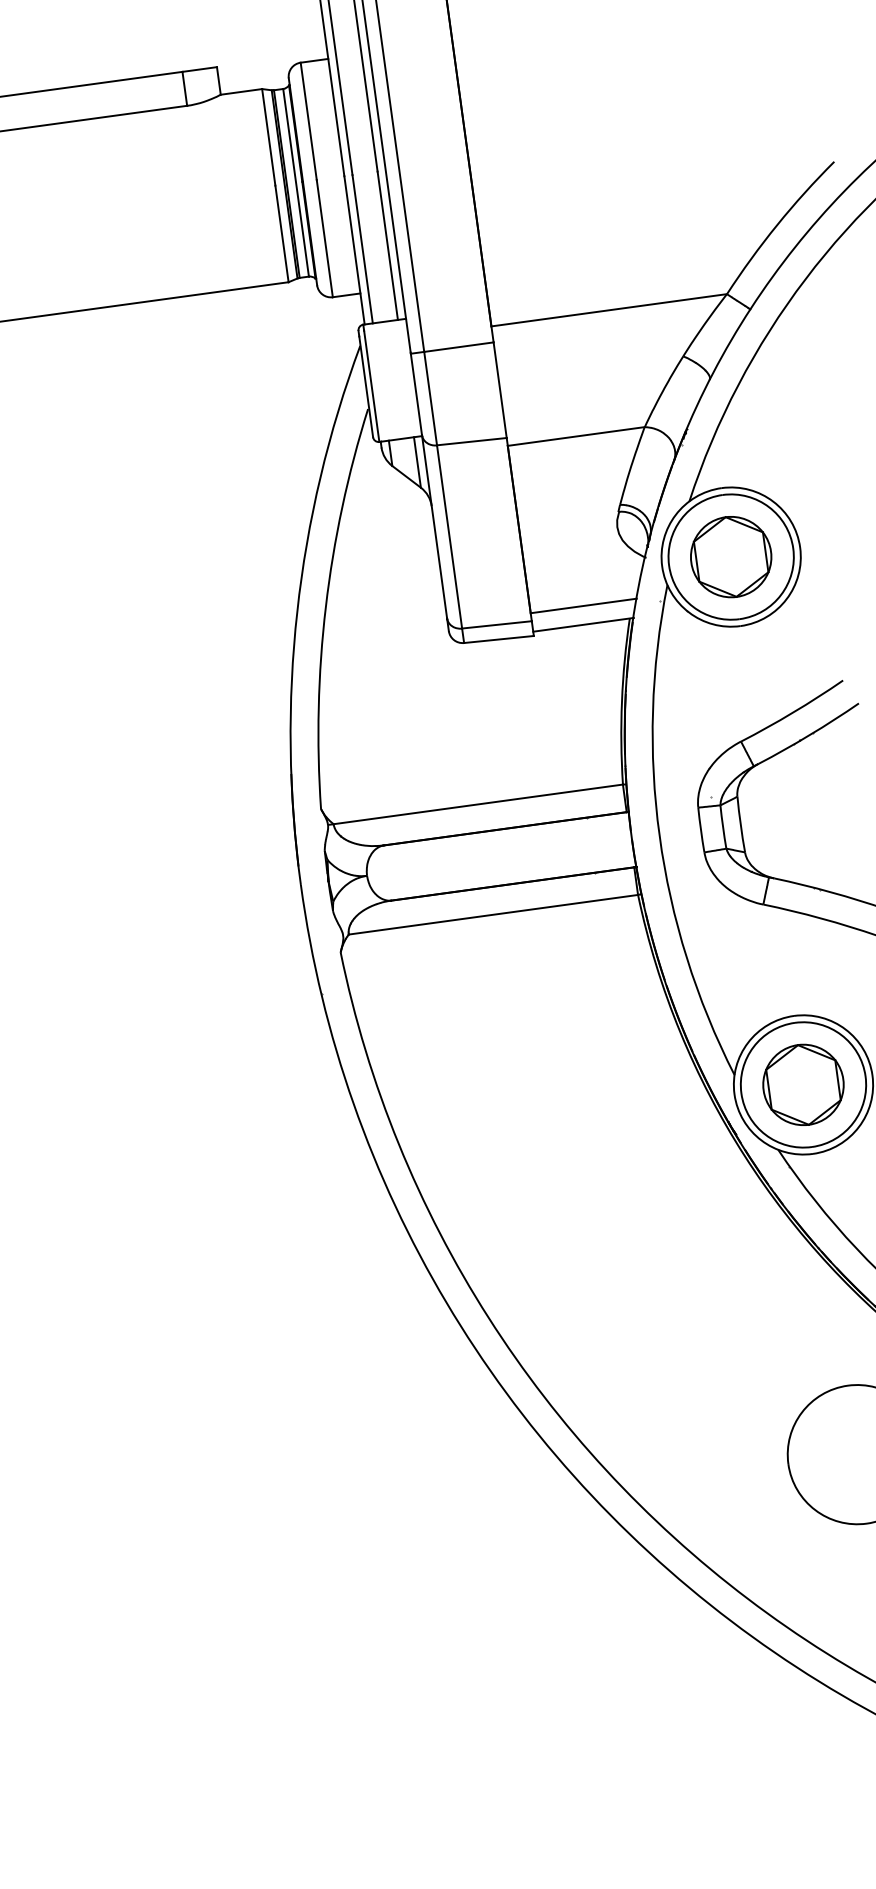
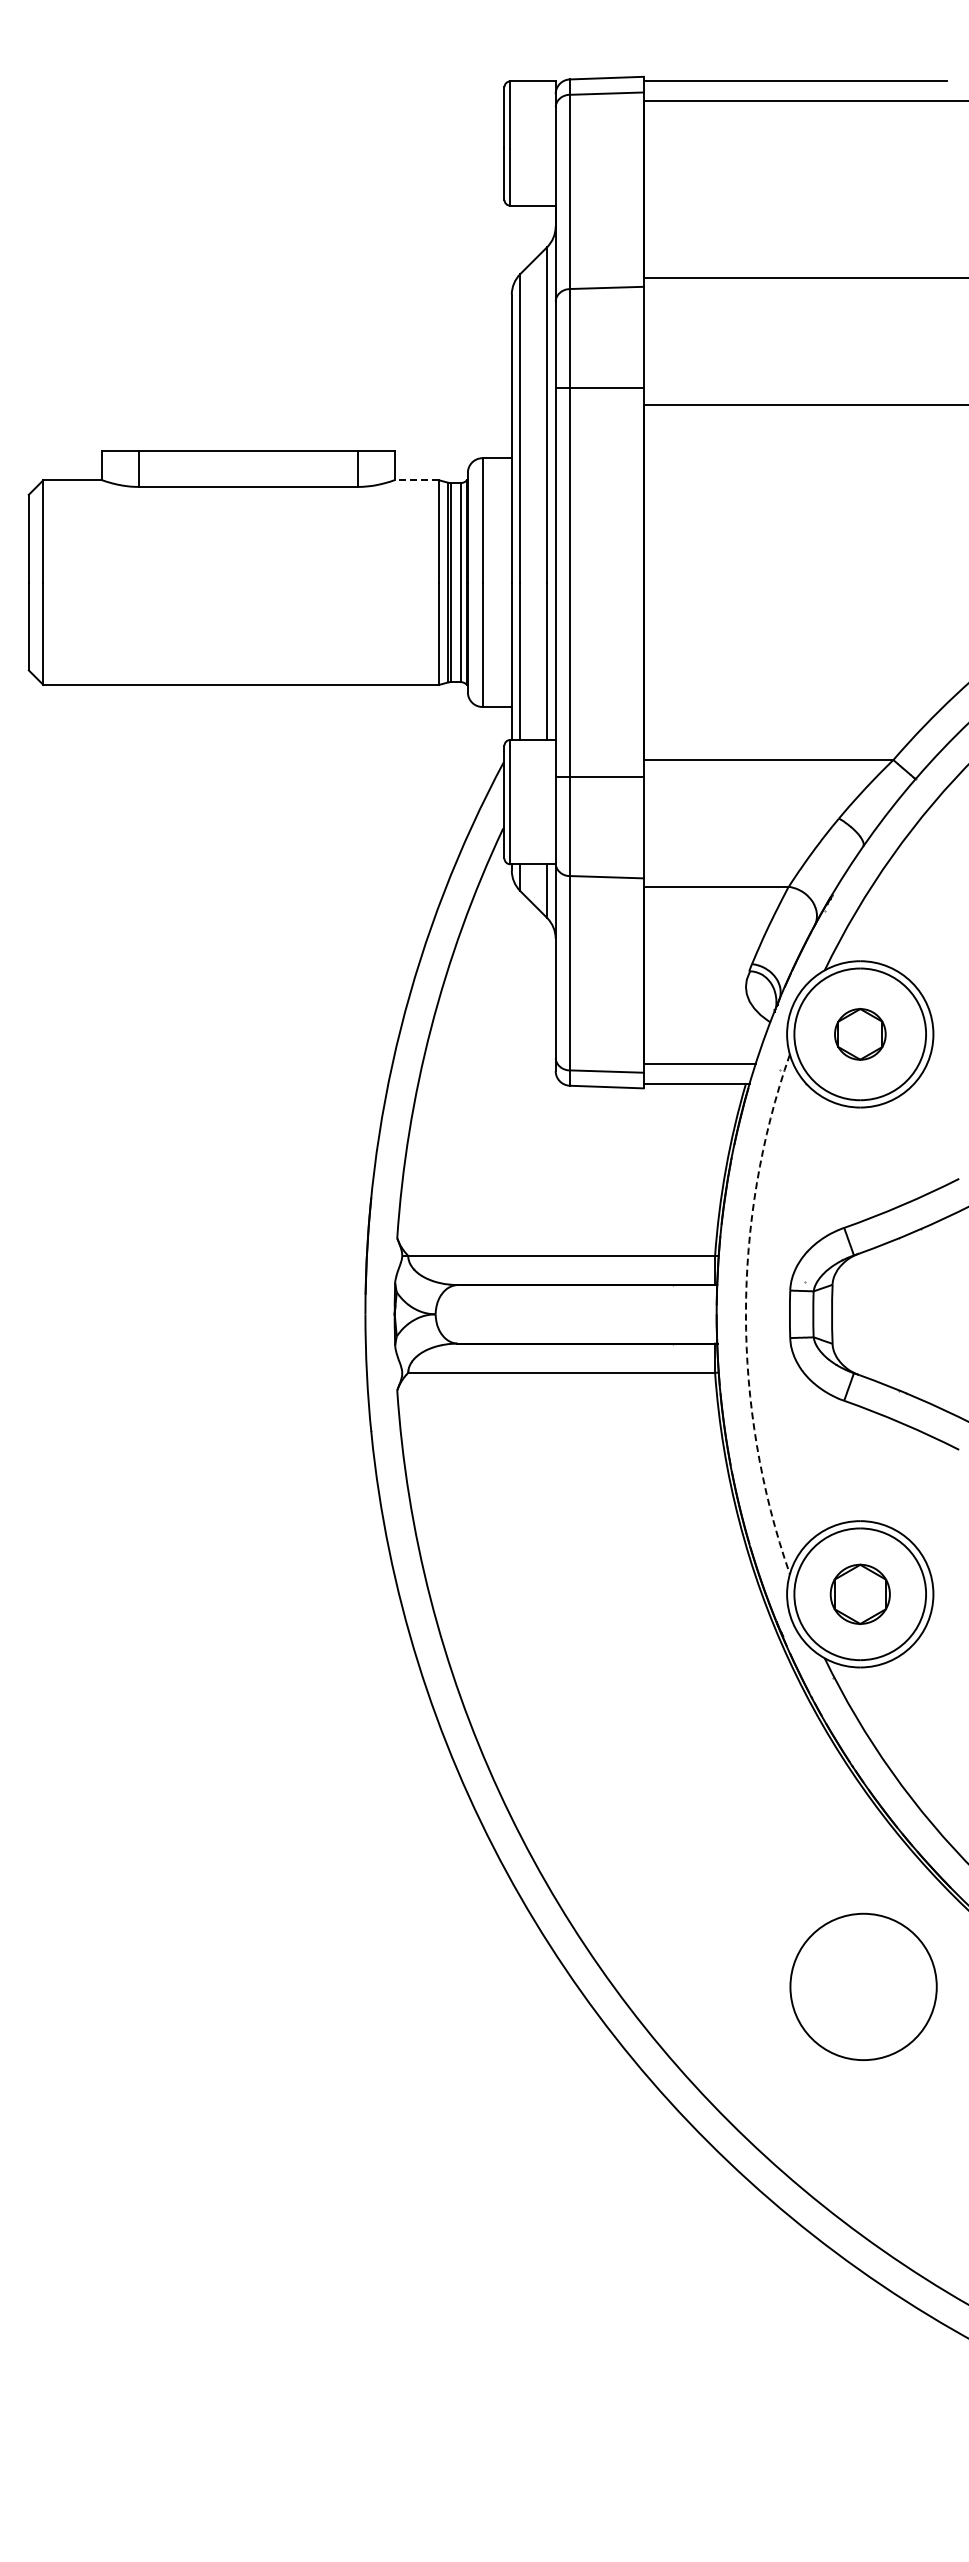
line: (241, 92) -> (416, 480), solid -> dashed
part: (731, 557) -> (860, 1034), size x0.6
arc: (659, 835) -> (745, 1314), solid -> dashed
part: (803, 1085) -> (860, 1594), size x0.7

